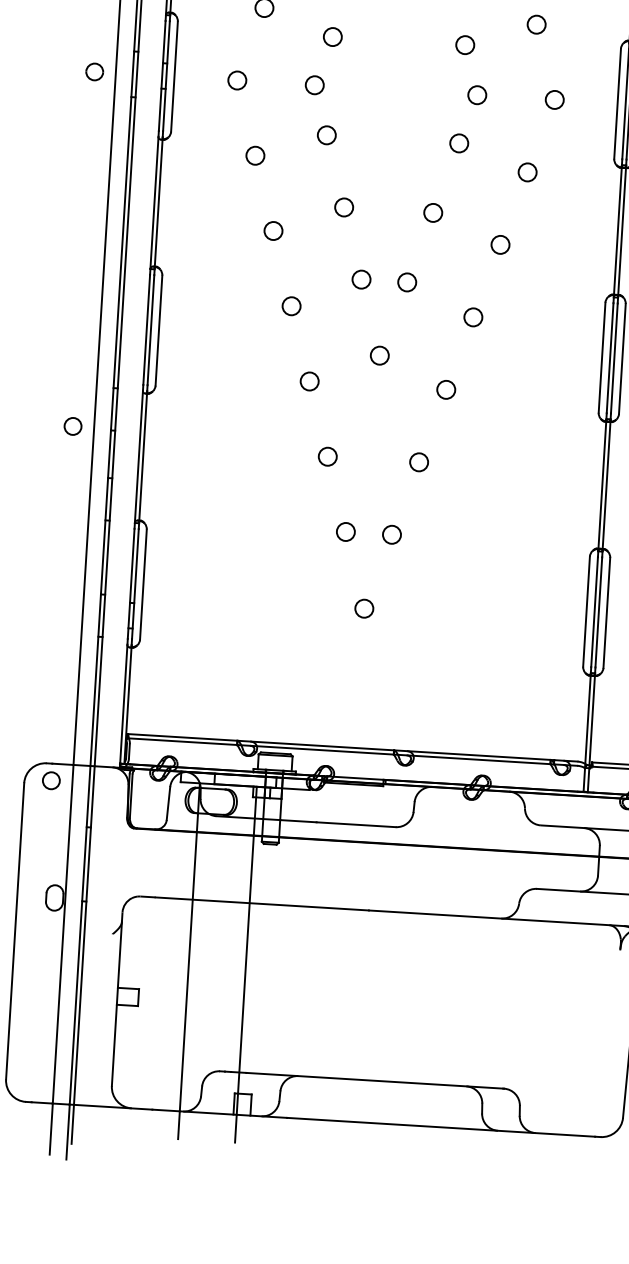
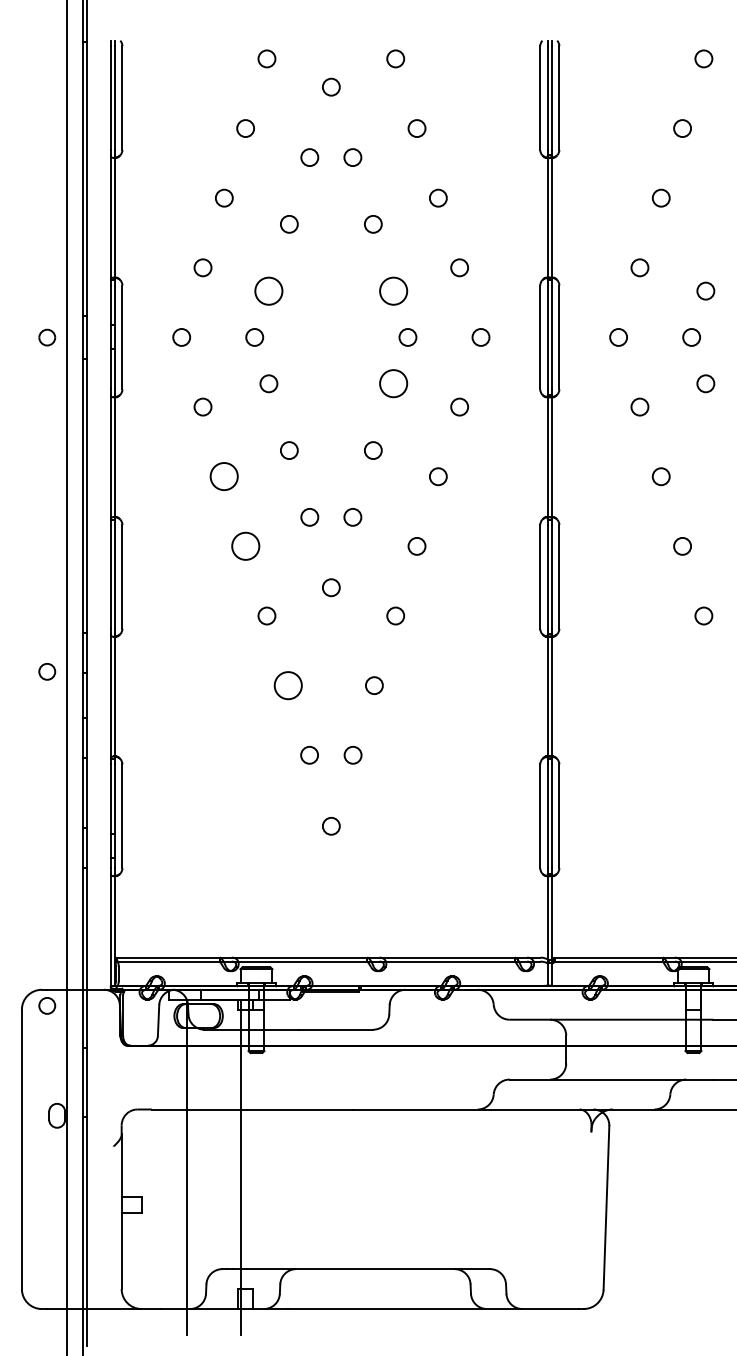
circle: (332, 36) -> (268, 290), size x1.6
circle: (465, 44) -> (393, 290), size x1.6
circle: (458, 143) -> (393, 383), size x1.6
circle: (273, 230) -> (224, 476), size x1.6
circle: (291, 306) -> (245, 546), size x1.6
circle: (326, 456) -> (287, 685), size x1.6

